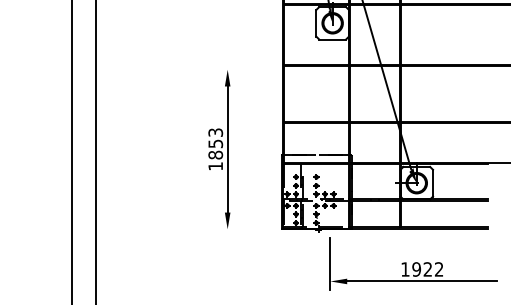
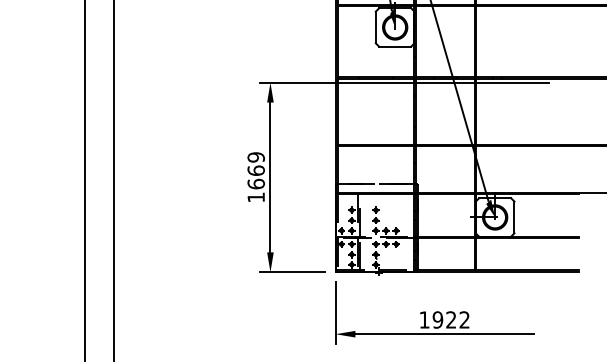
line: (340, 69) -> (404, 82), added
text: (215, 143) -> (255, 170), 1853 -> 1669
line: (246, 229) -> (292, 272), added
part: (413, 263) -> (434, 312), moved

